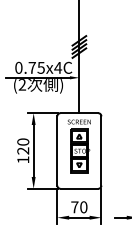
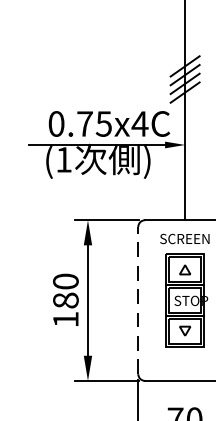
text: (21, 84) -> (62, 159), (2 -> (1
text: (23, 150) -> (66, 299), 120 -> 180
line: (57, 150) -> (138, 299), solid -> dashed

